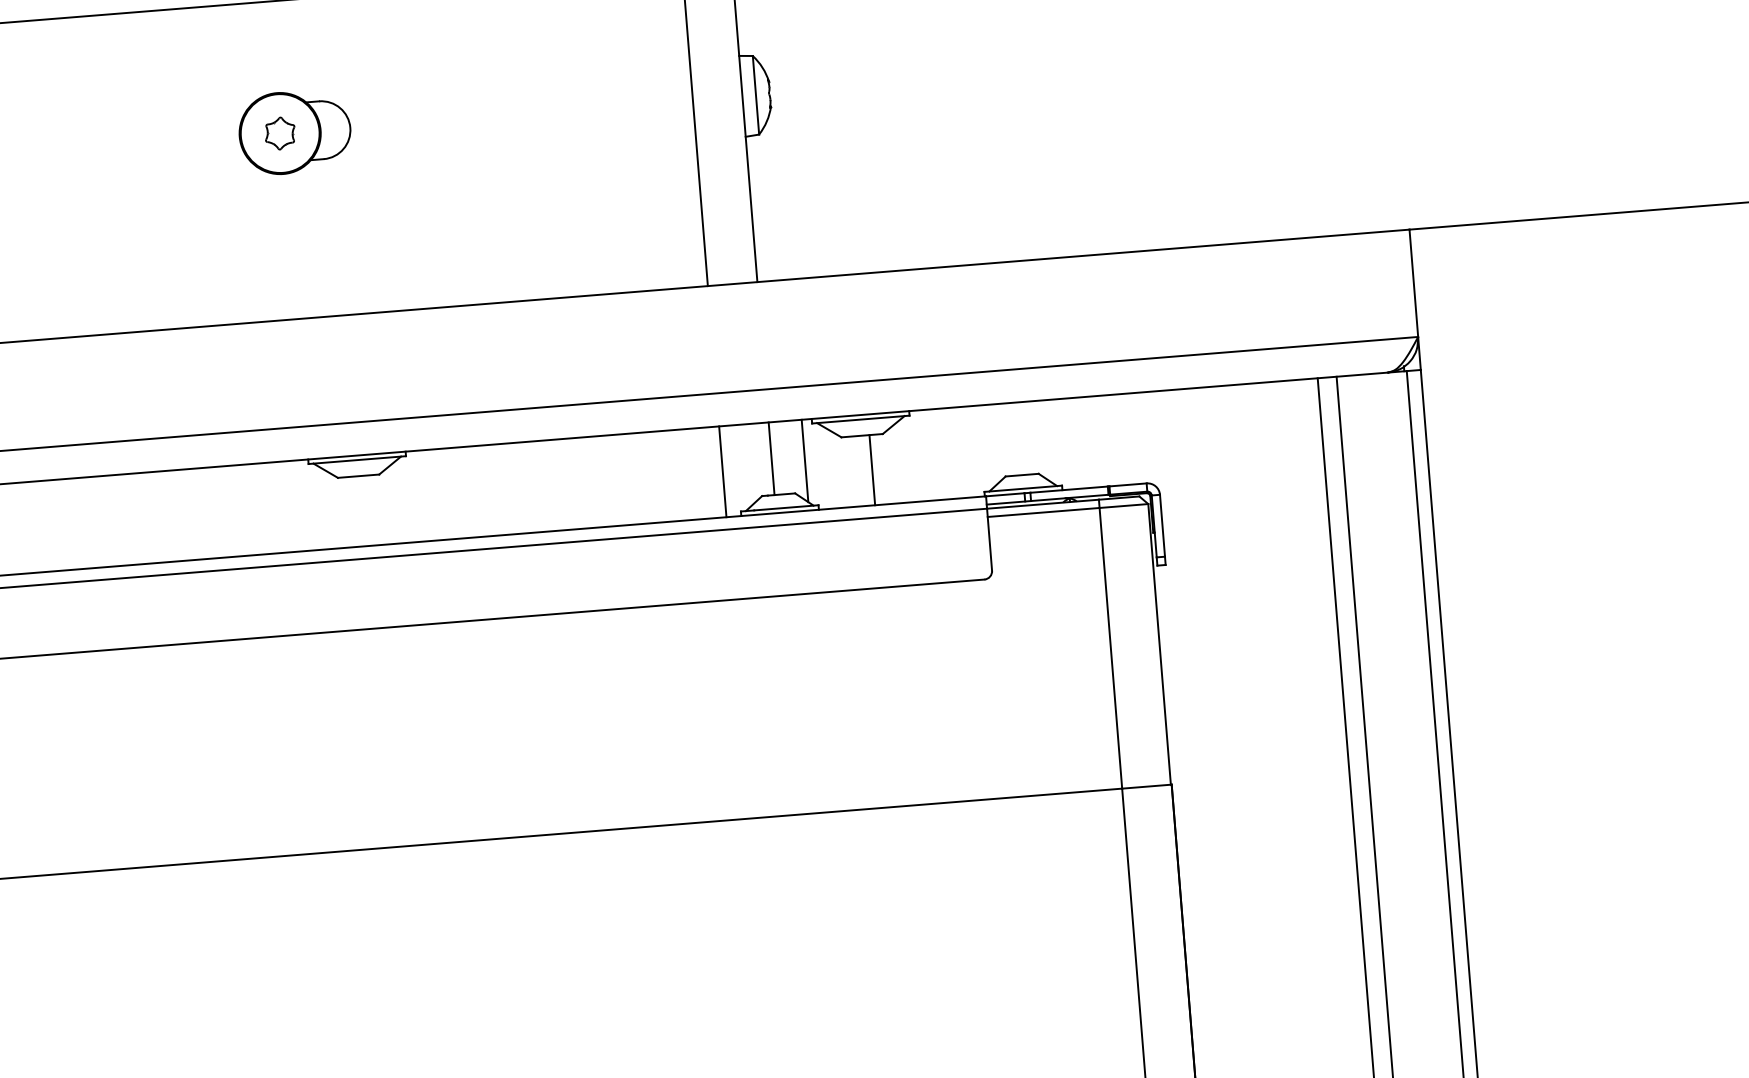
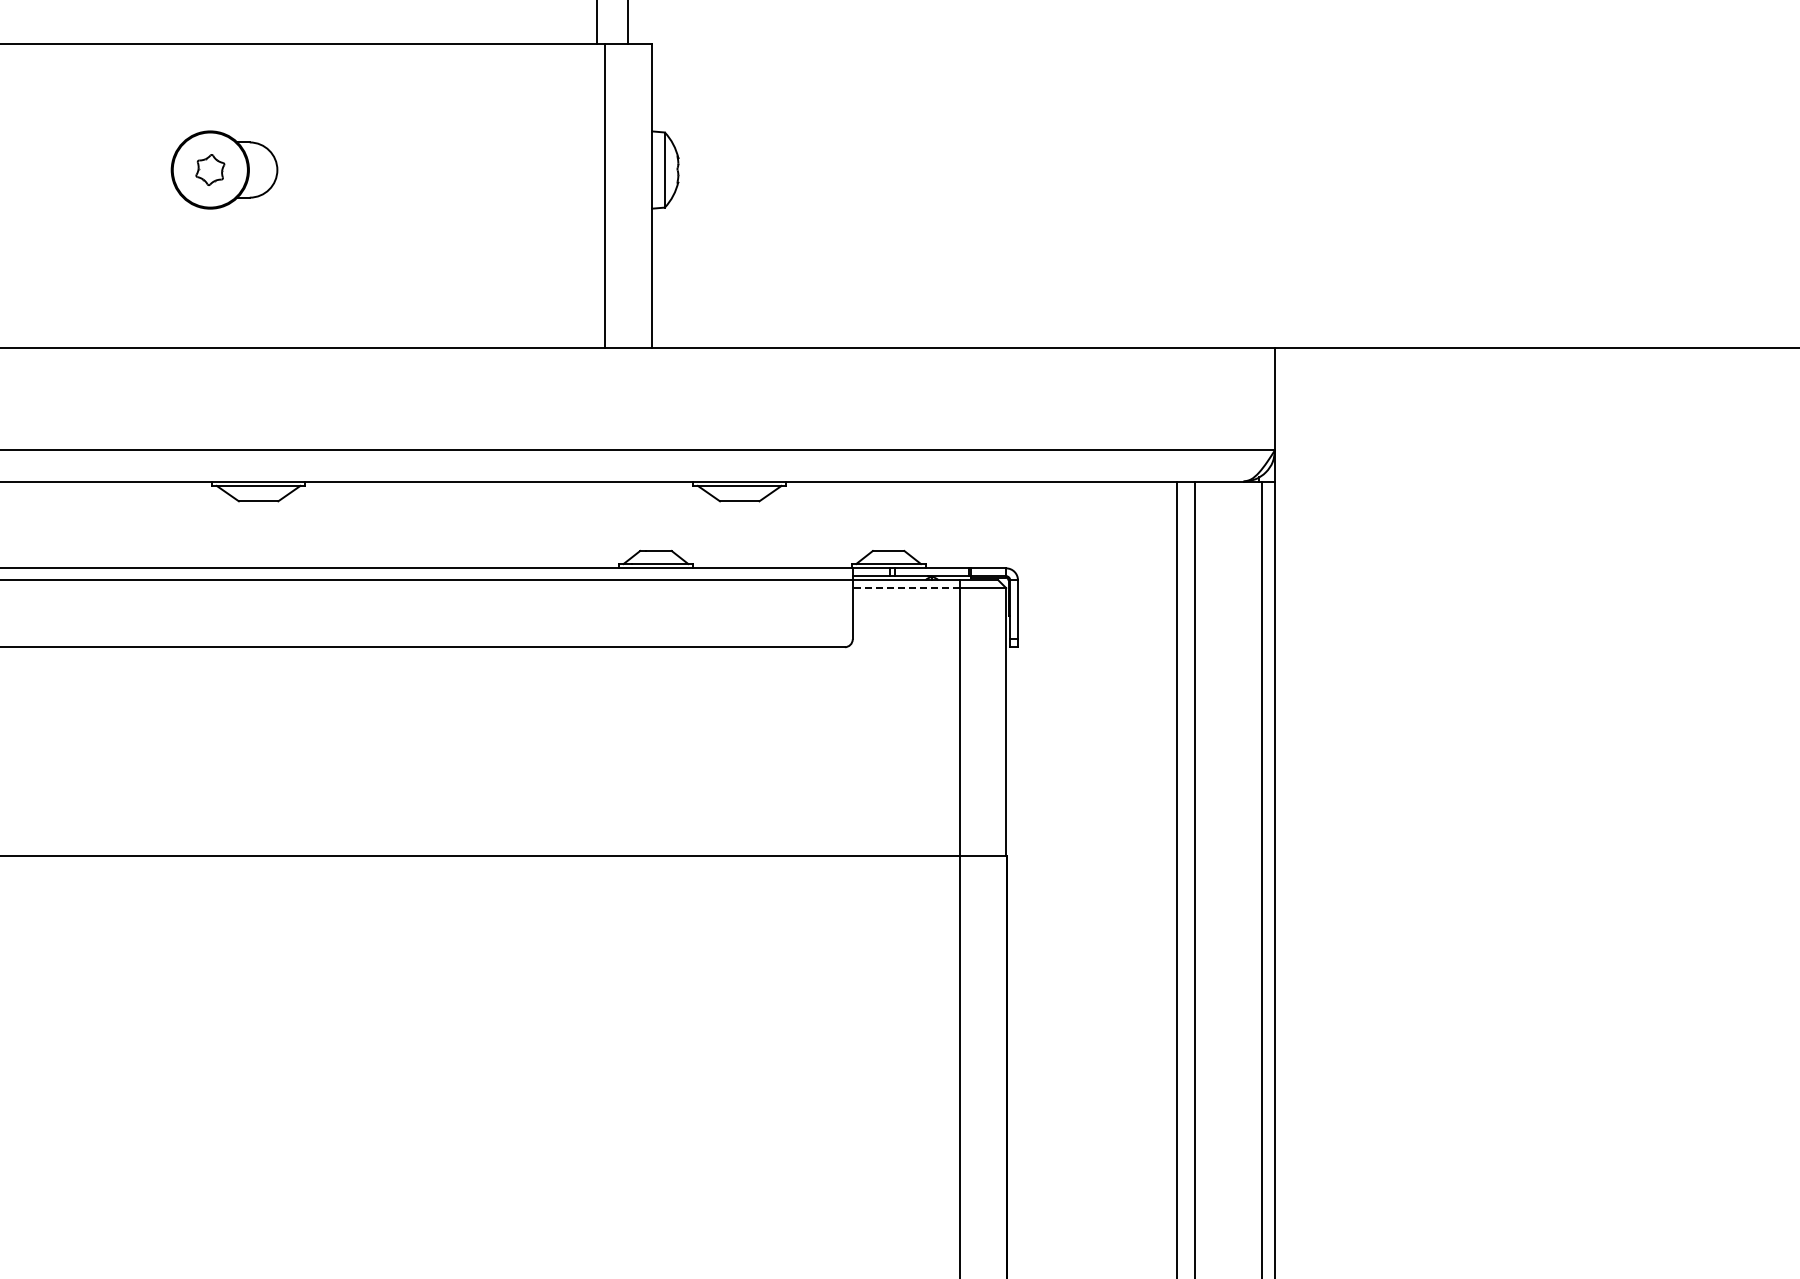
line: (772, 458) -> (652, 516), removed
line: (804, 460) -> (683, 520), removed
line: (872, 469) -> (746, 534), removed
line: (722, 471) -> (604, 524), removed
line: (1042, 512) -> (905, 588), solid -> dashed

